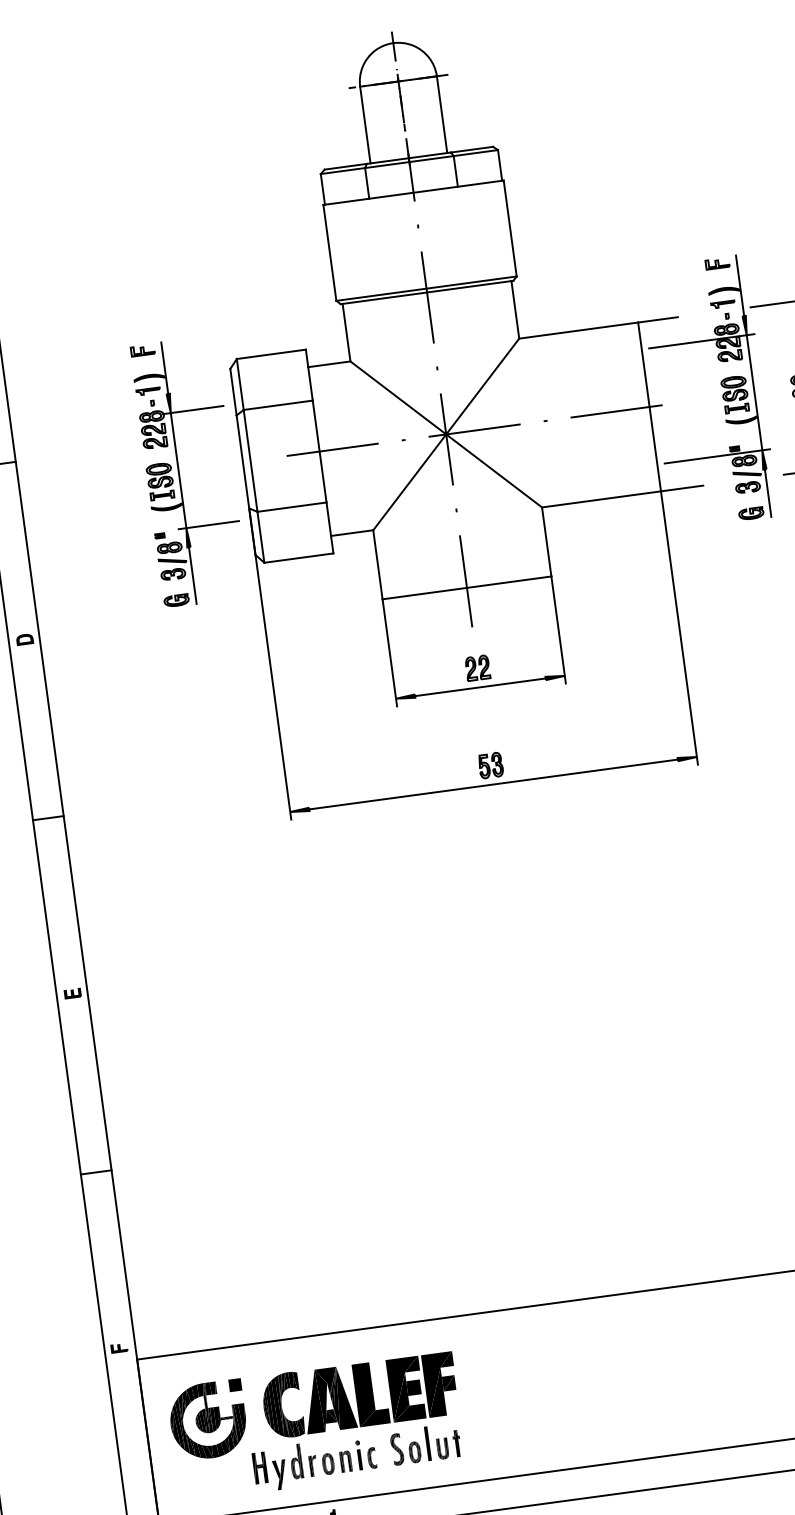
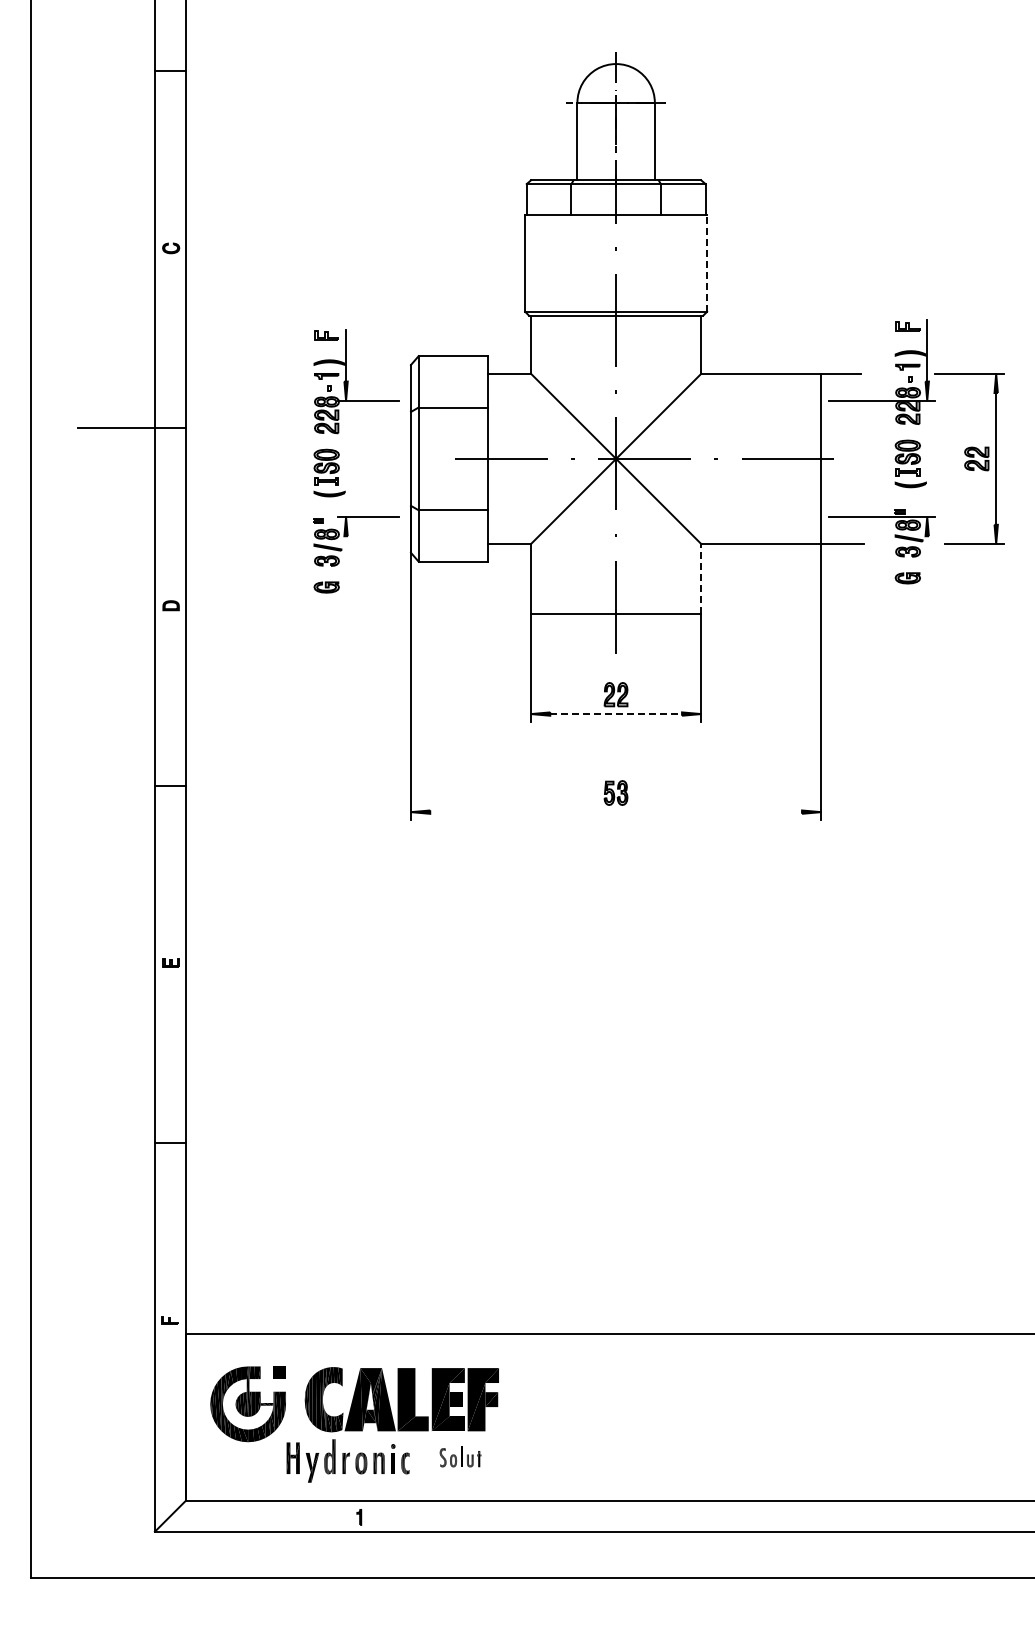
line: (510, 227) -> (707, 262), solid -> dashed
line: (754, 392) -> (927, 458), removed
line: (178, 470) -> (346, 458), removed
line: (768, 493) -> (927, 560), removed
line: (546, 541) -> (701, 578), solid -> dashed
line: (193, 575) -> (346, 564), removed
line: (480, 687) -> (616, 714), solid -> dashed
line: (493, 784) -> (616, 812), removed
part: (425, 1443) -> (460, 1456), size x0.6

